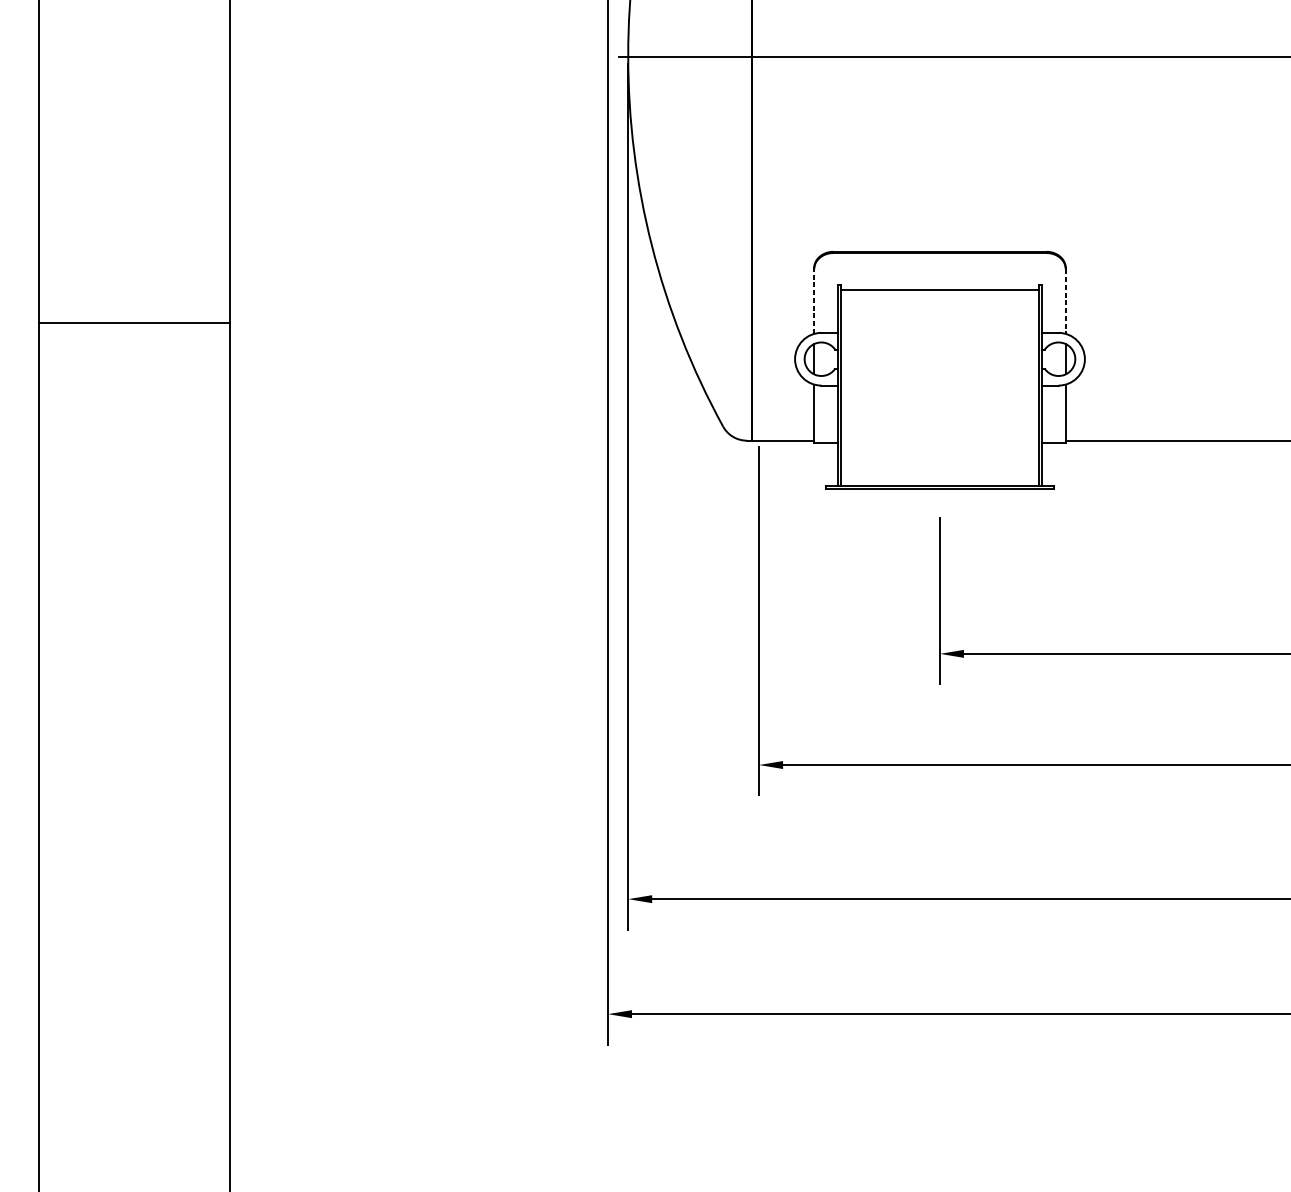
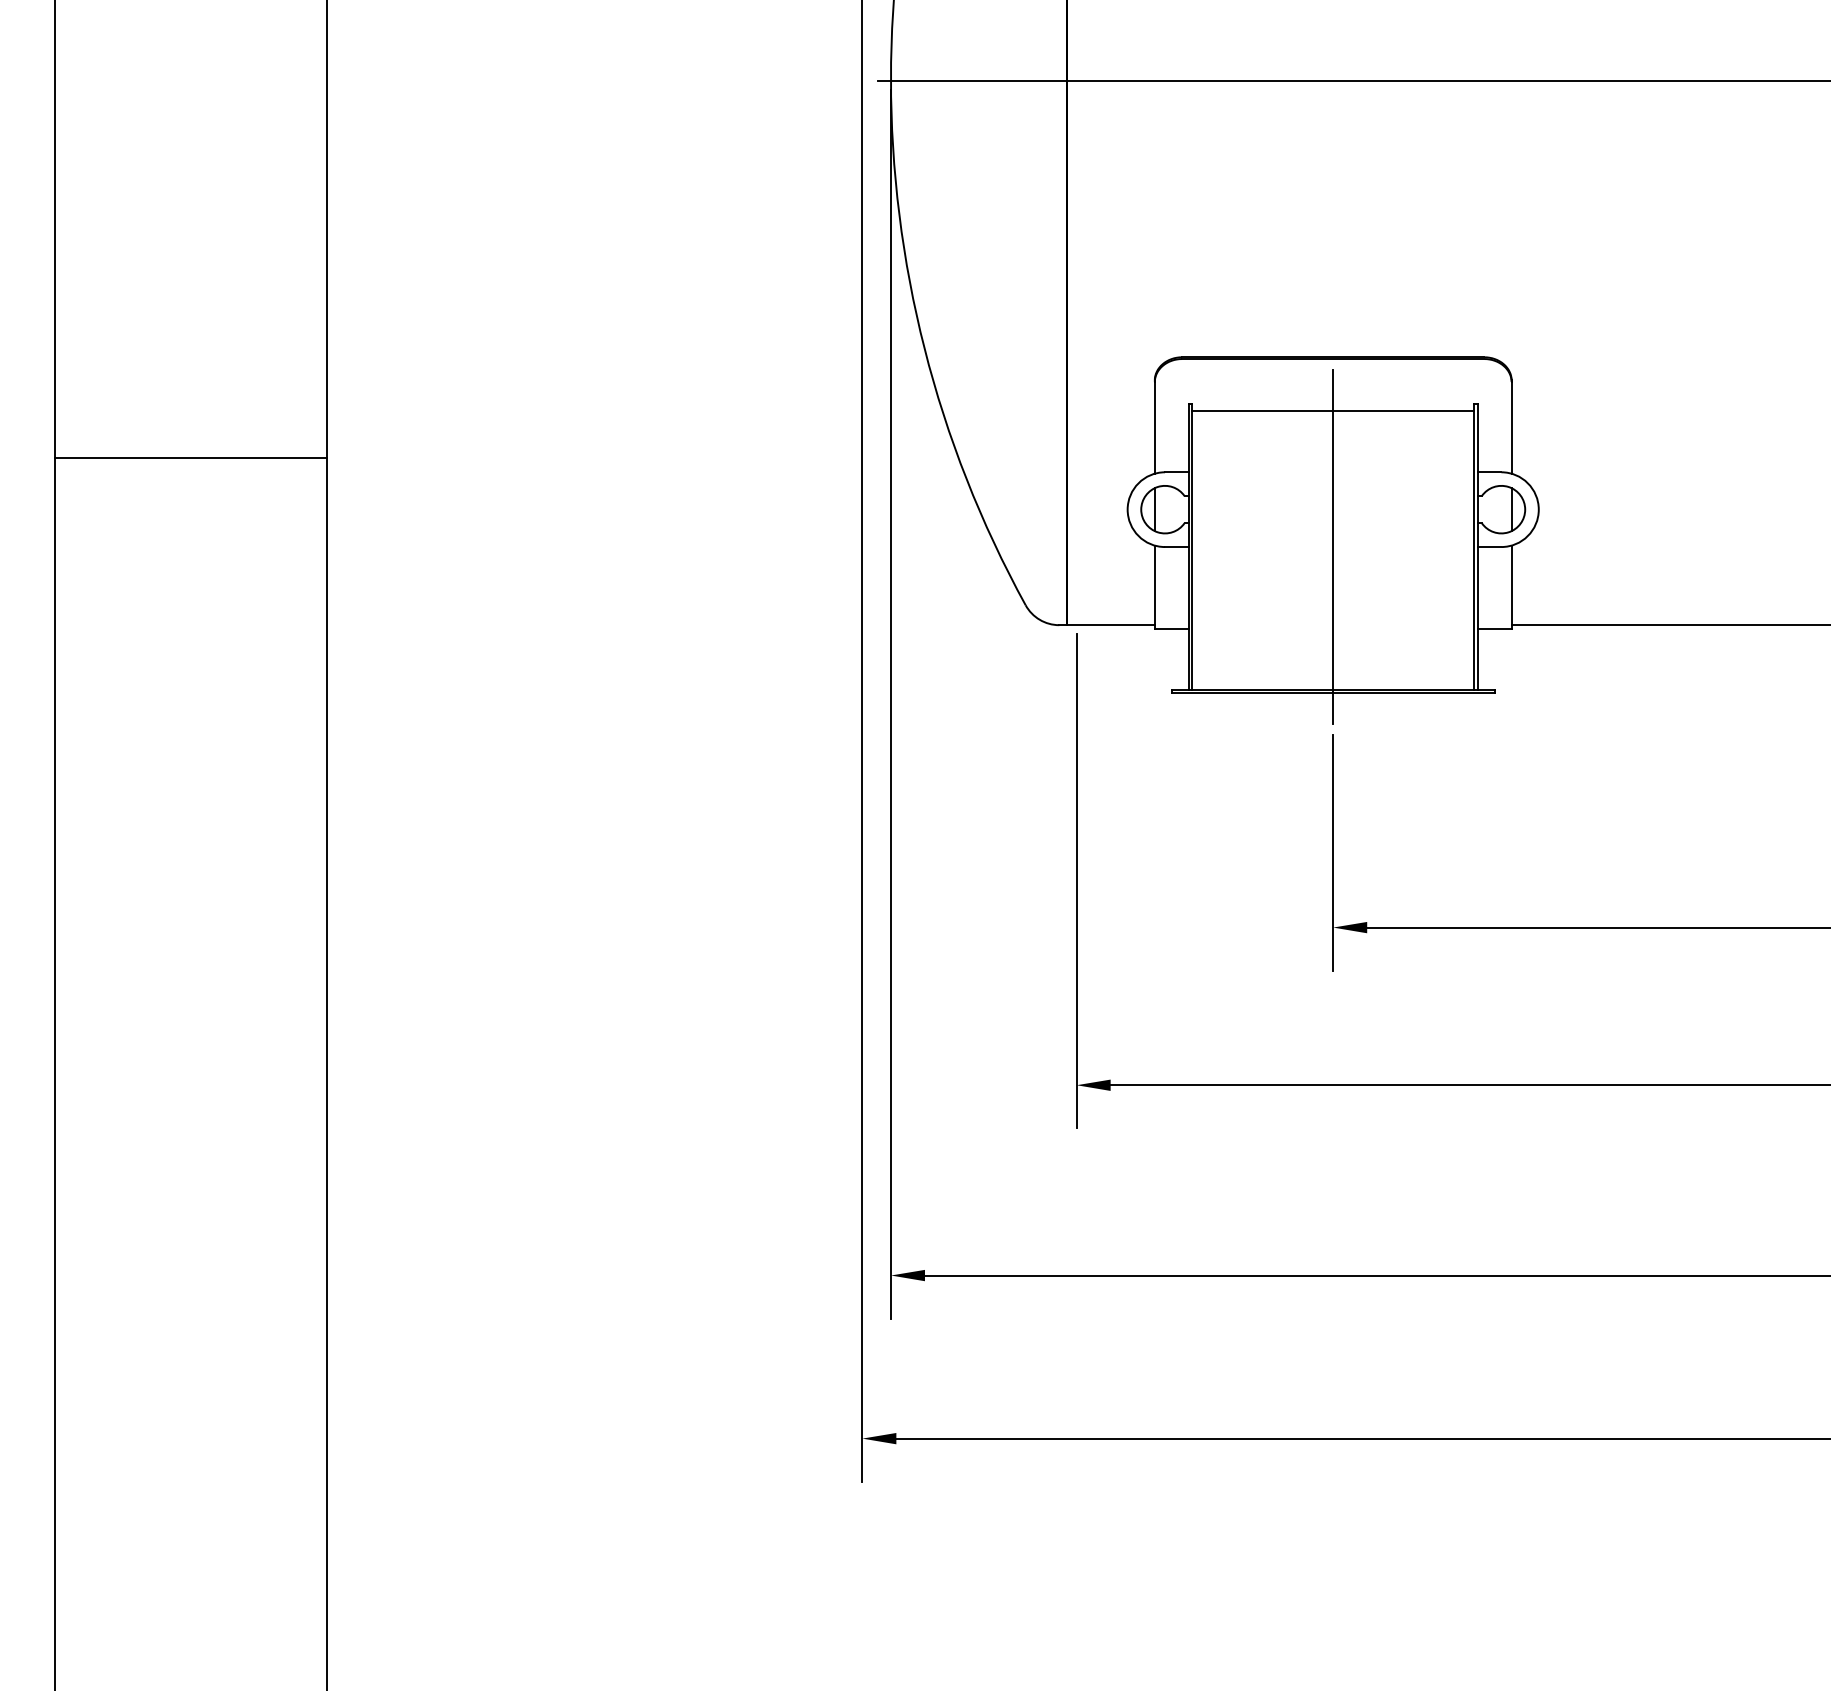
line: (813, 301) -> (1154, 427), dashed -> solid
line: (1065, 301) -> (1511, 427), dashed -> solid
line: (940, 385) -> (1333, 546), added

